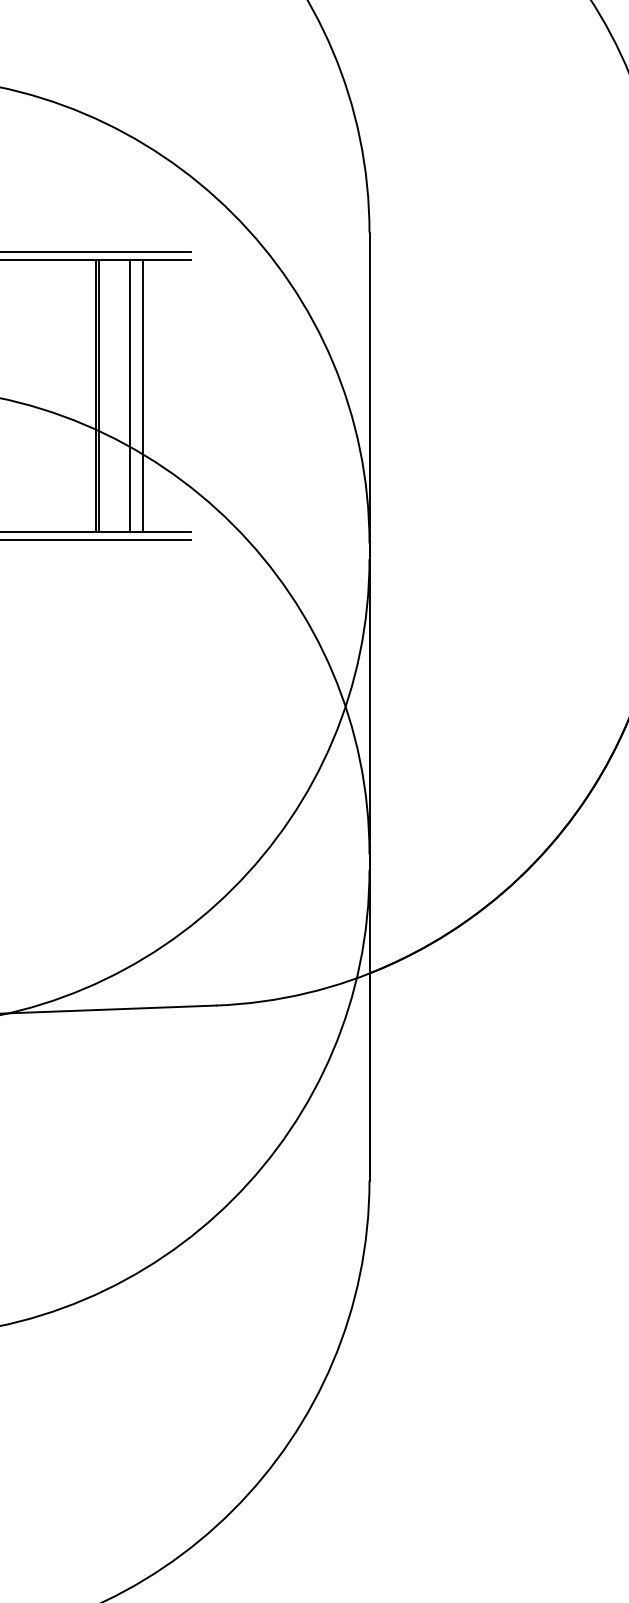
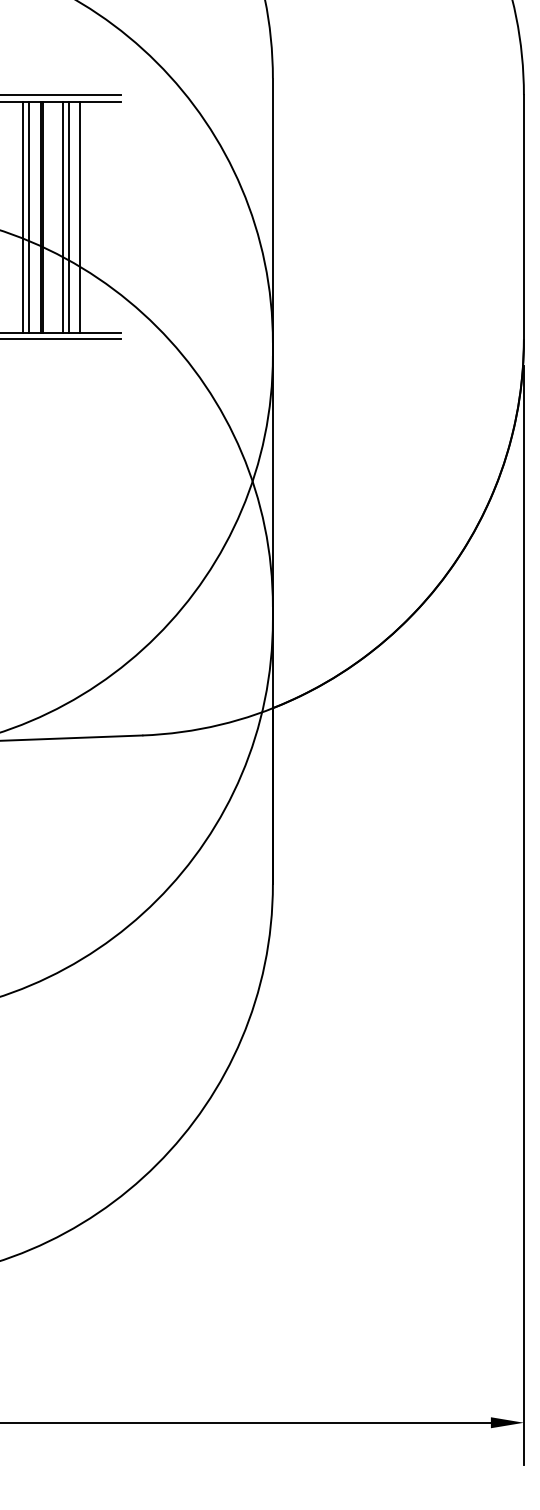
line: (76, 394) -> (23, 216), added
line: (83, 394) -> (29, 216), added
line: (123, 394) -> (63, 216), added

